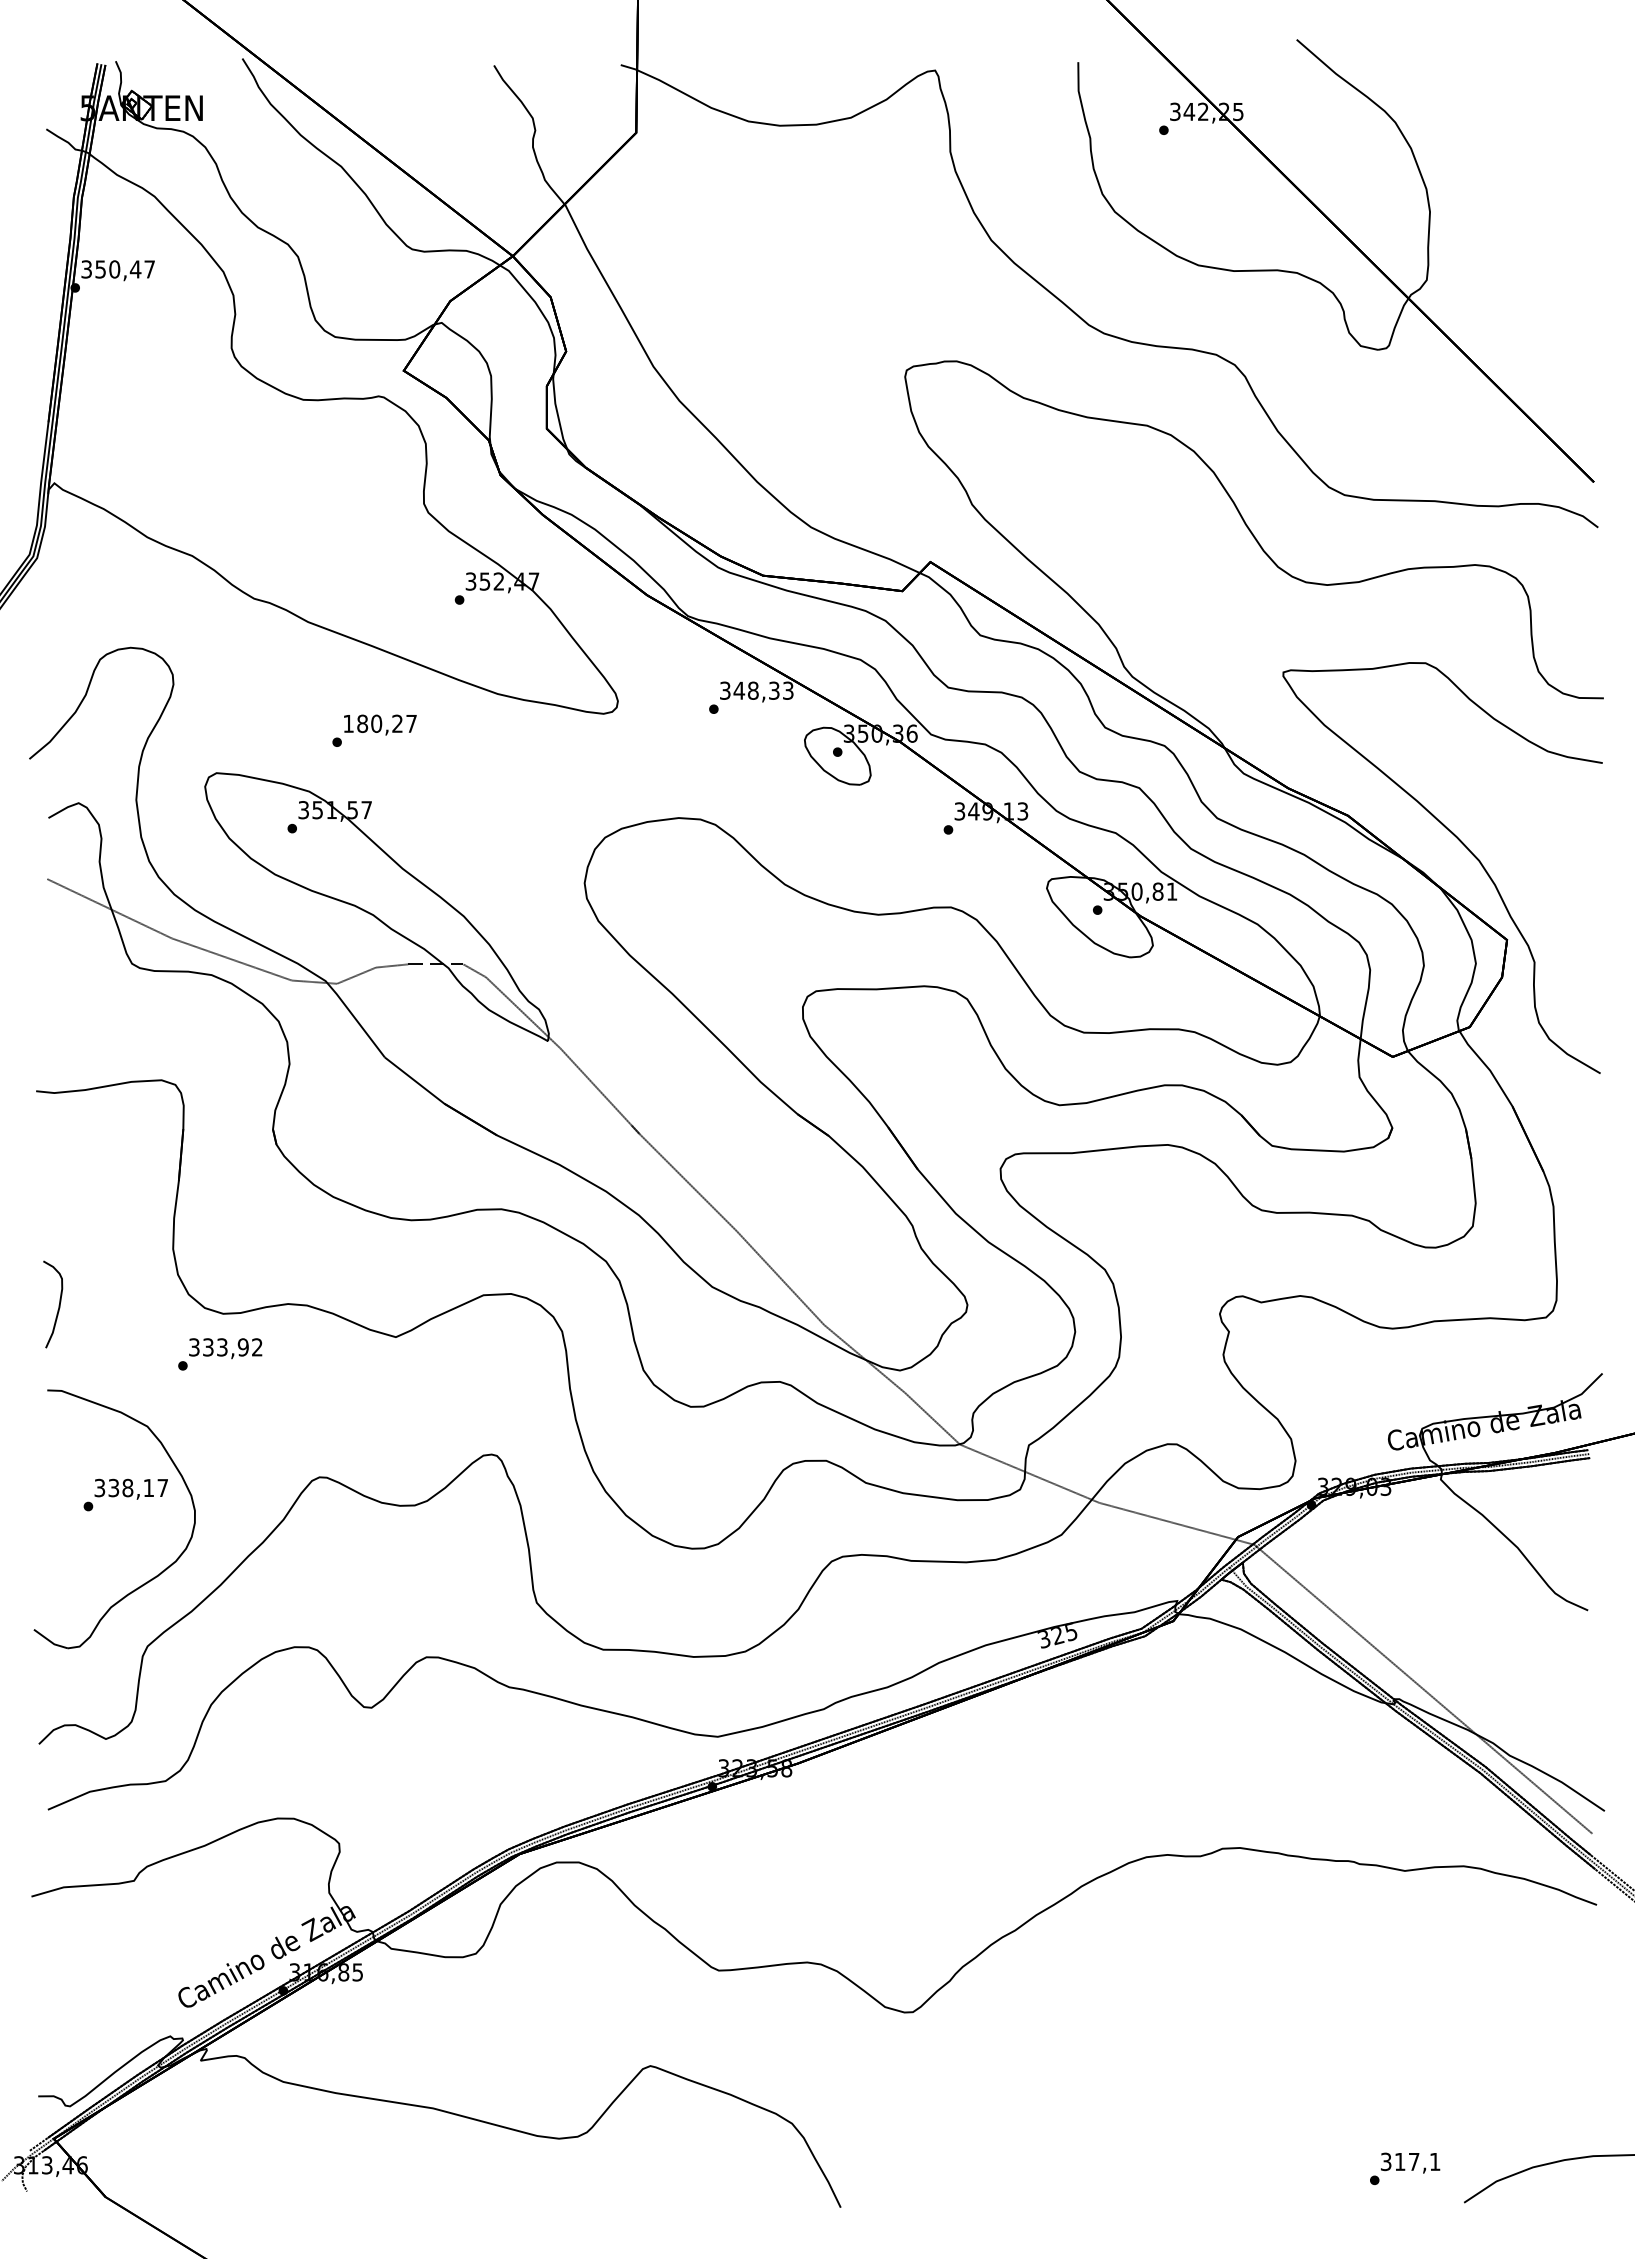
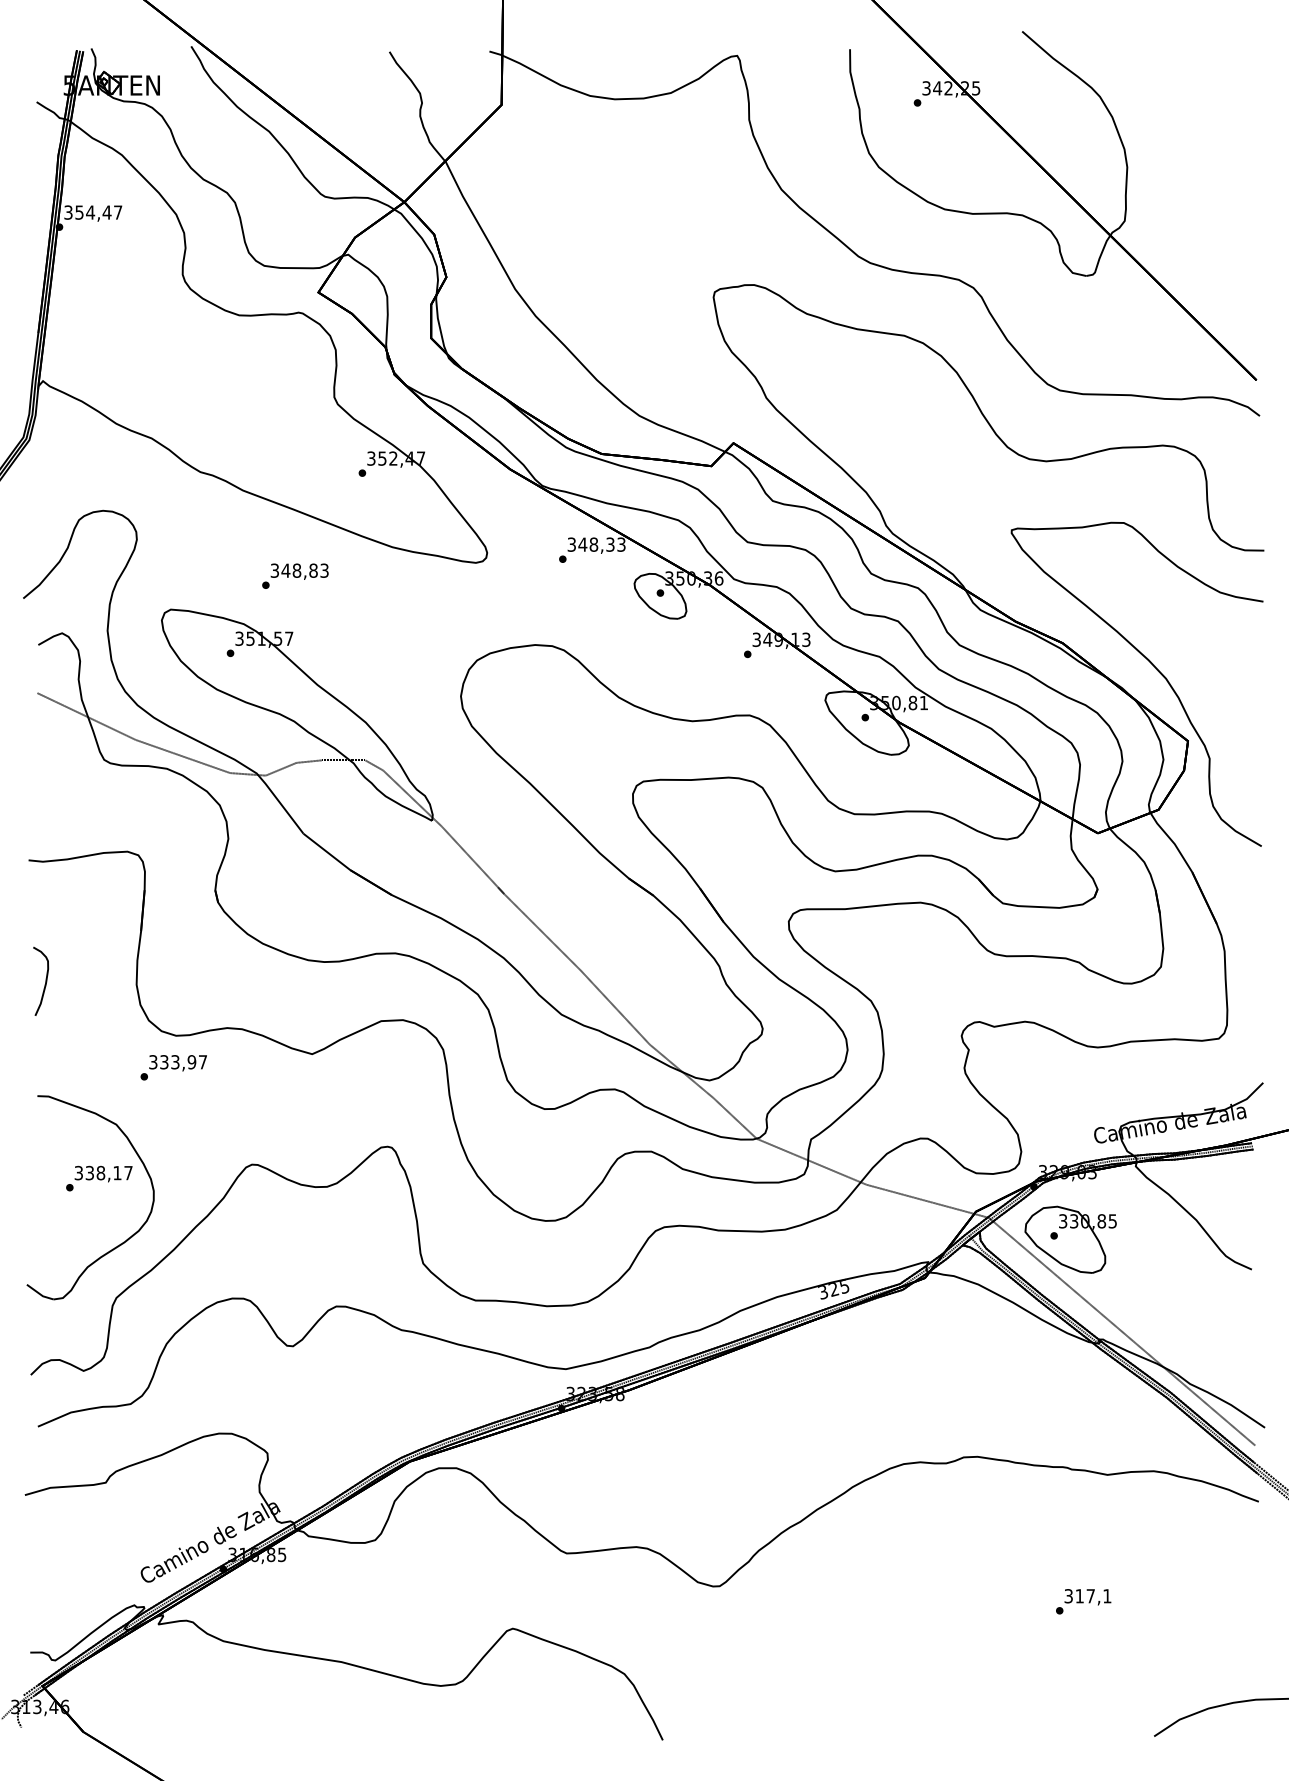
text: (114, 269) -> (90, 212), 350,47 -> 354,47
text: (379, 723) -> (299, 570), 180,27 -> 348,83
curve: (58, 1303) -> (45, 980), moved
text: (256, 1347) -> (202, 1062), 333,92 -> 333,97
part: (1357, 1572) -> (1070, 1239), added
text: (1404, 2168) -> (1083, 1601), moved

